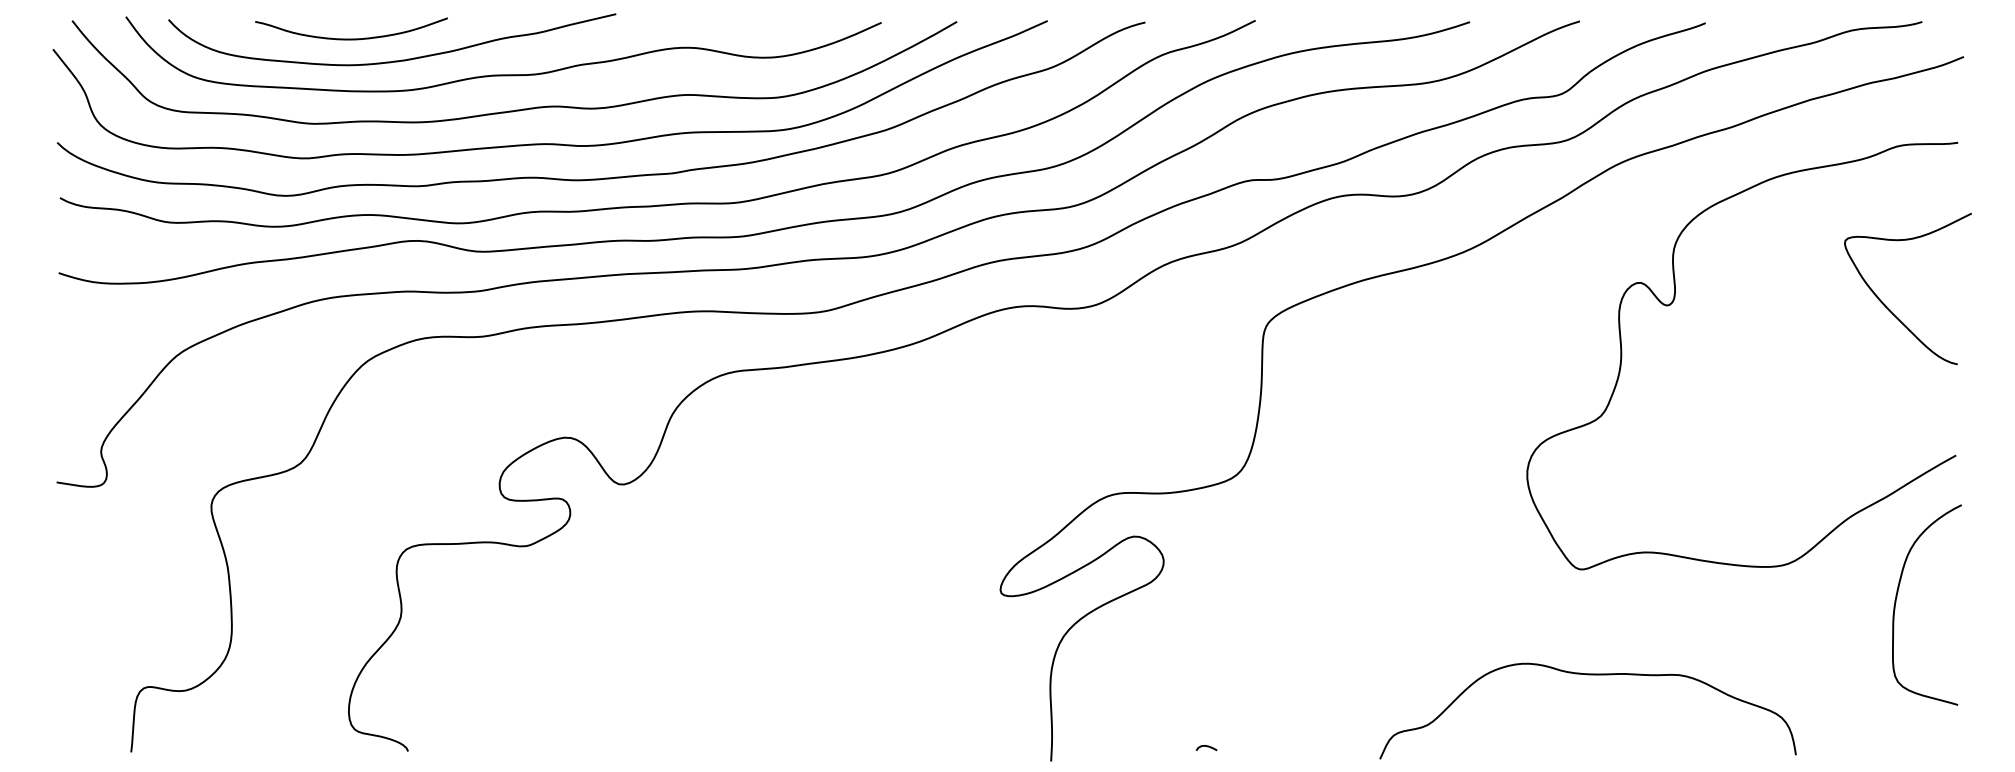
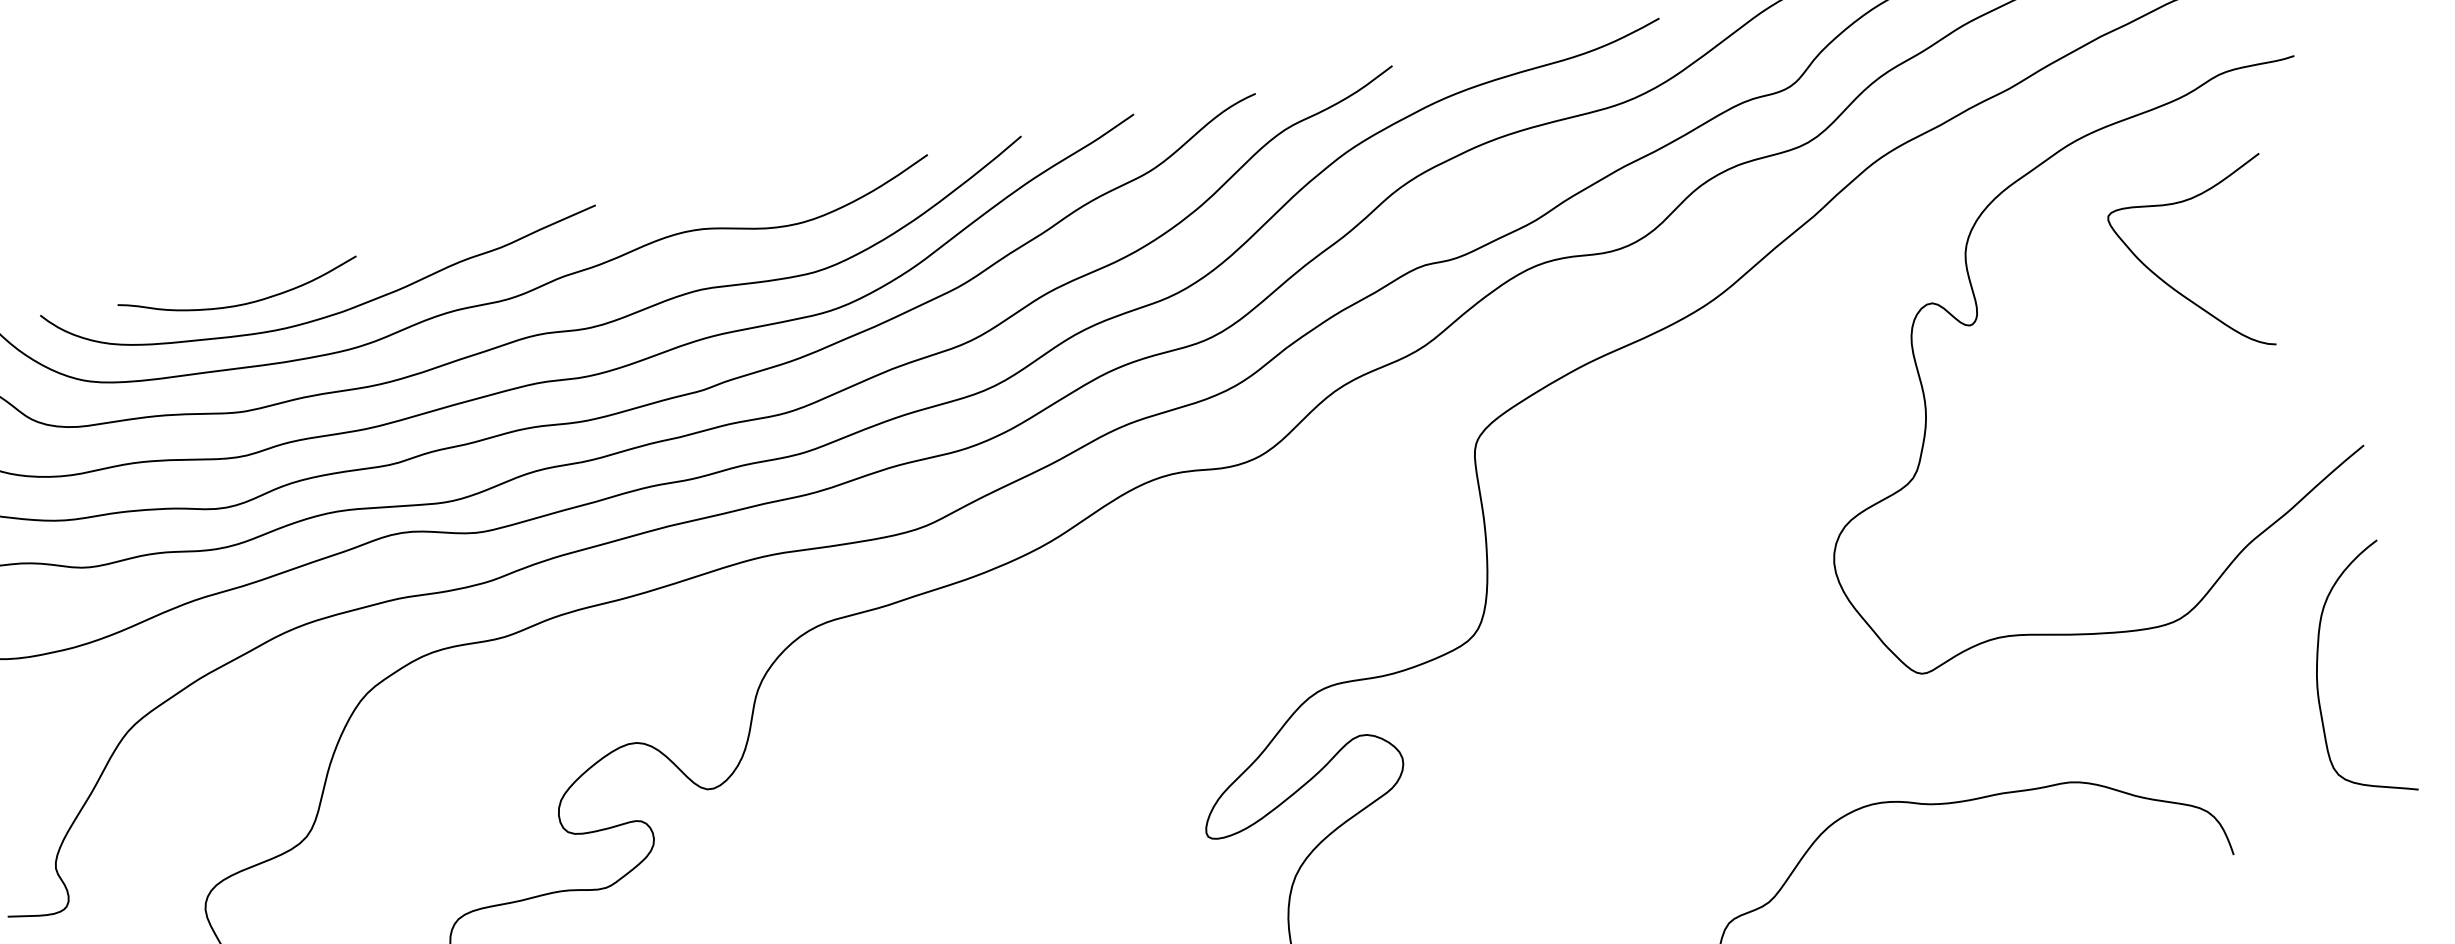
curve: (351, 38) -> (241, 303), moved
curve: (1887, 306) -> (2175, 288), moved
curve: (1897, 597) -> (2318, 669), moved

